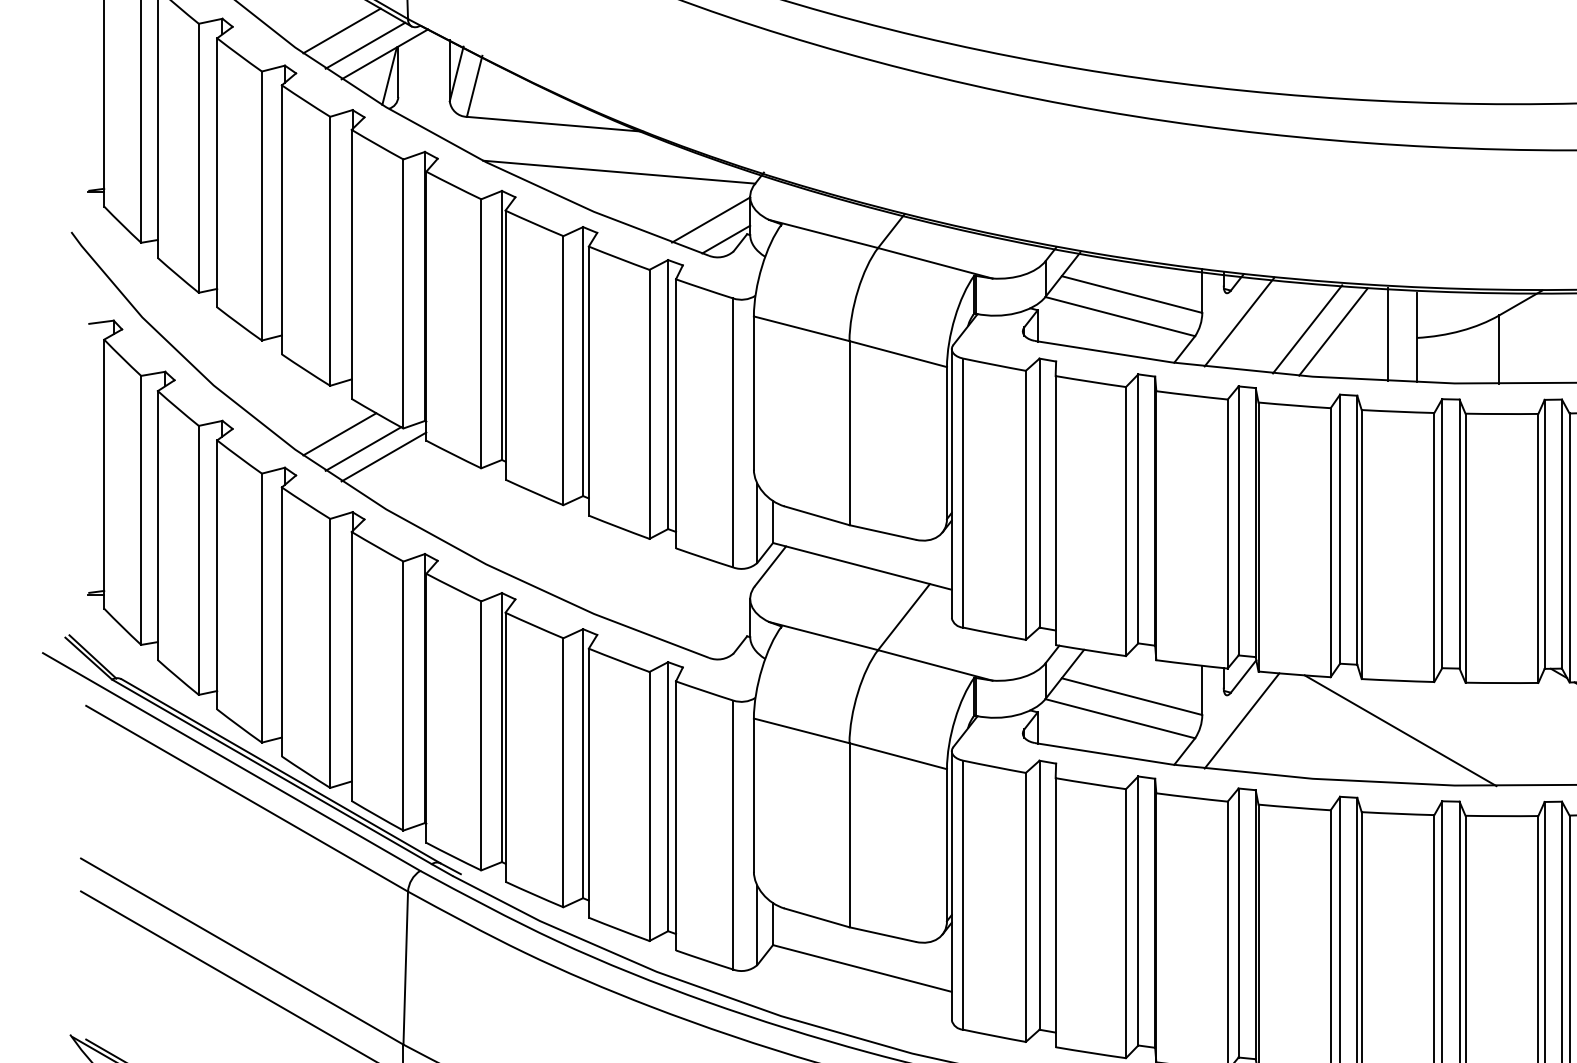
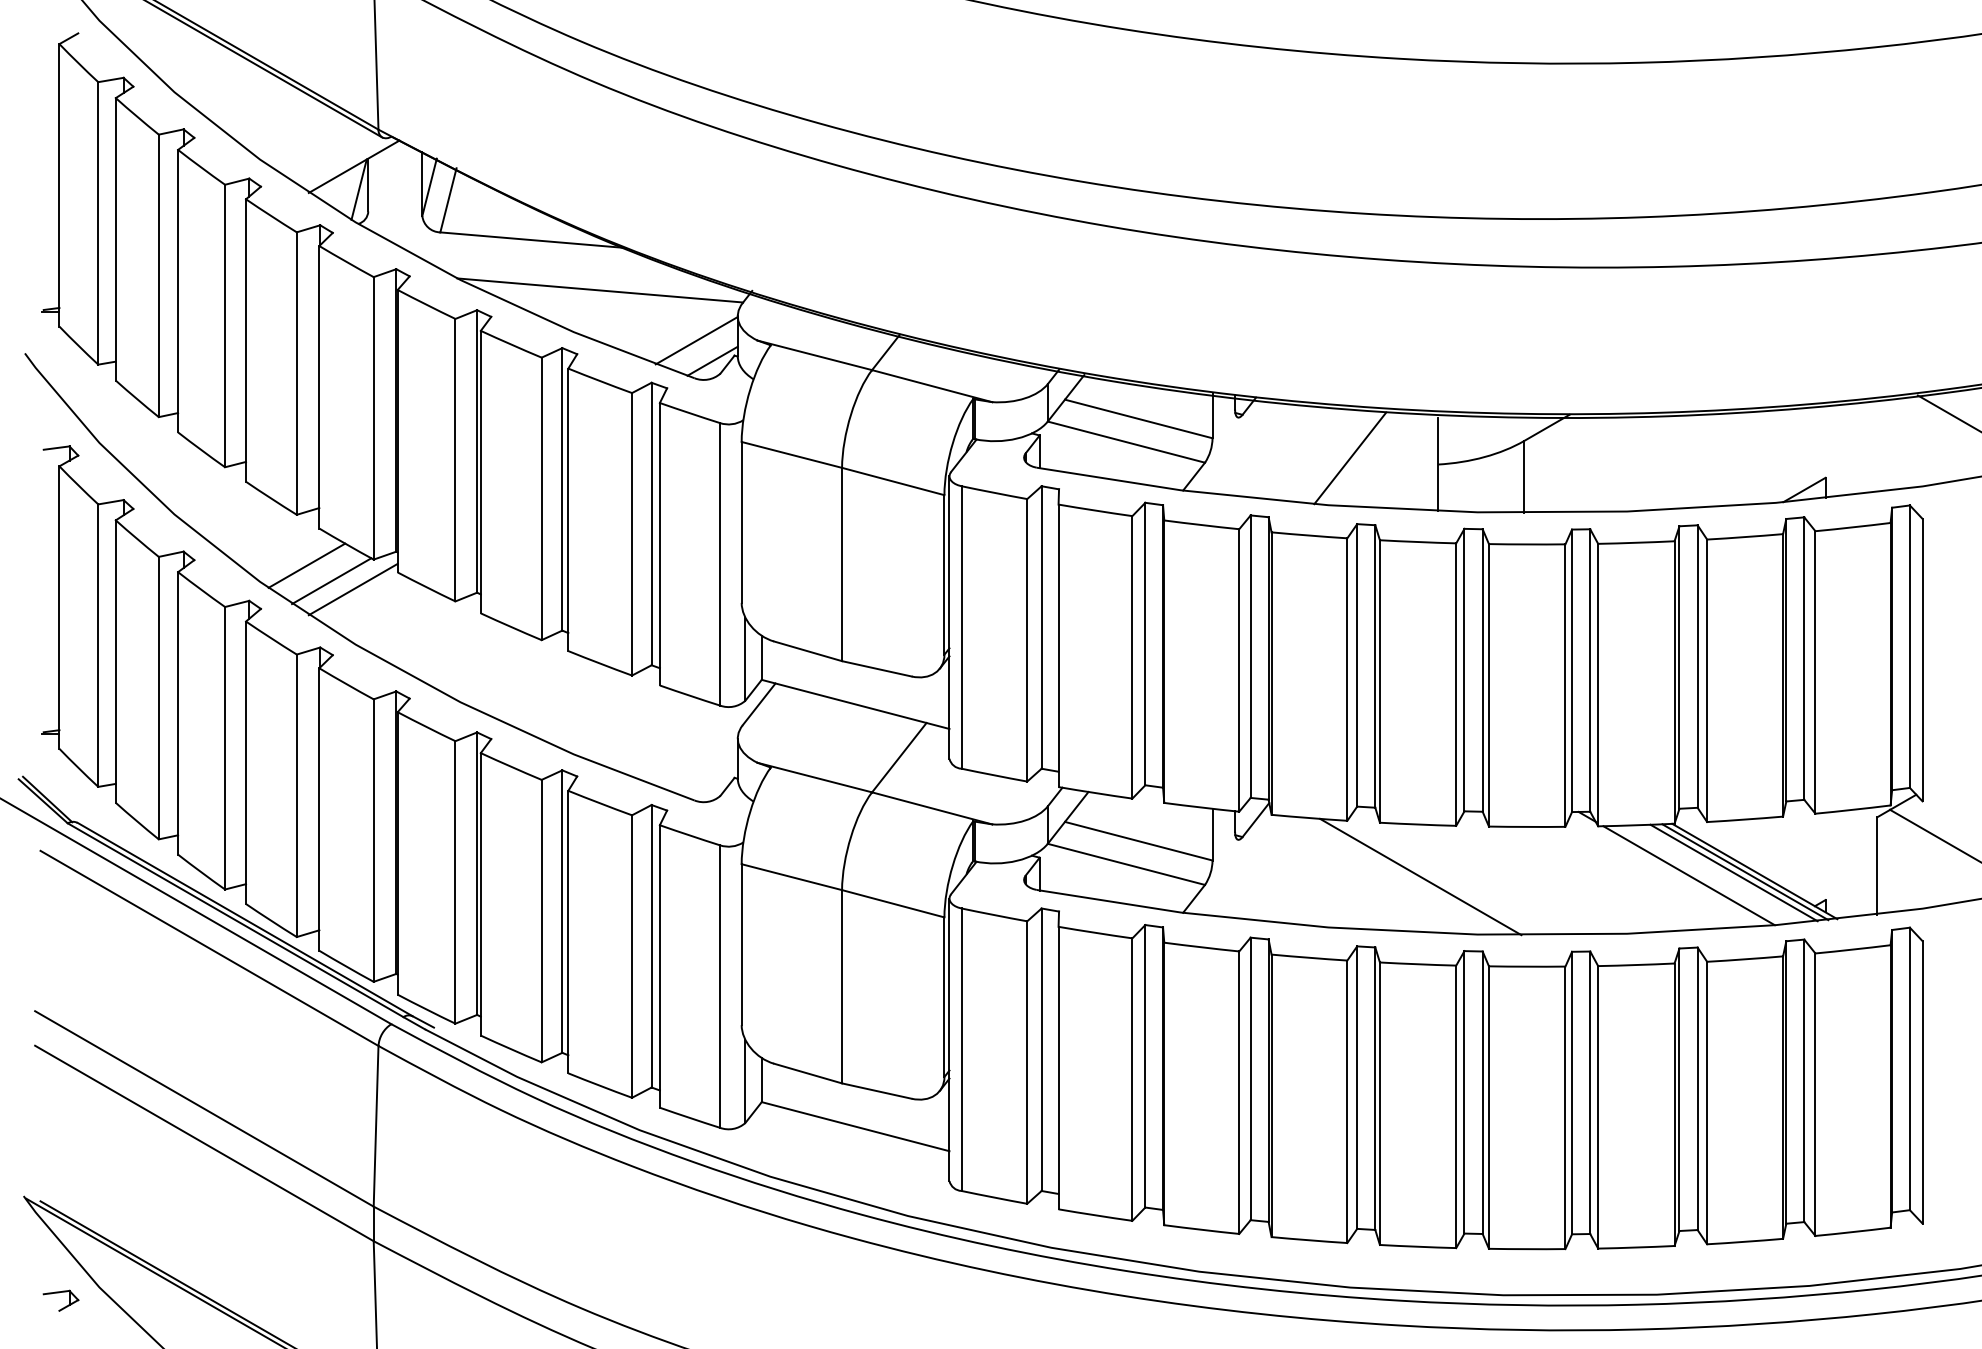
line: (341, 30) -> (308, 141), removed
line: (365, 45) -> (333, 157), removed
line: (1239, 321) -> (1251, 447), removed
line: (1307, 329) -> (1322, 455), removed
line: (1387, 335) -> (1407, 461), removed
line: (1242, 720) -> (1254, 866), removed

